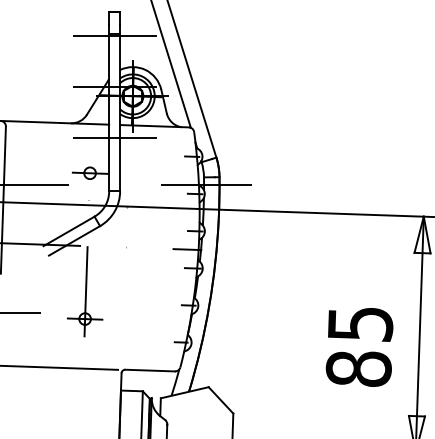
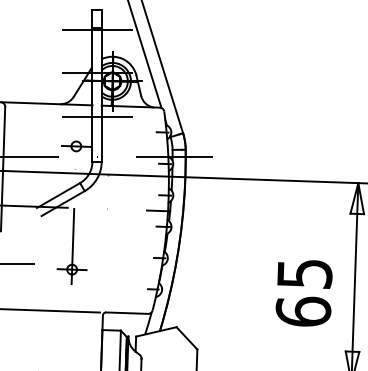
text: (358, 368) -> (303, 311), 85 -> 65

